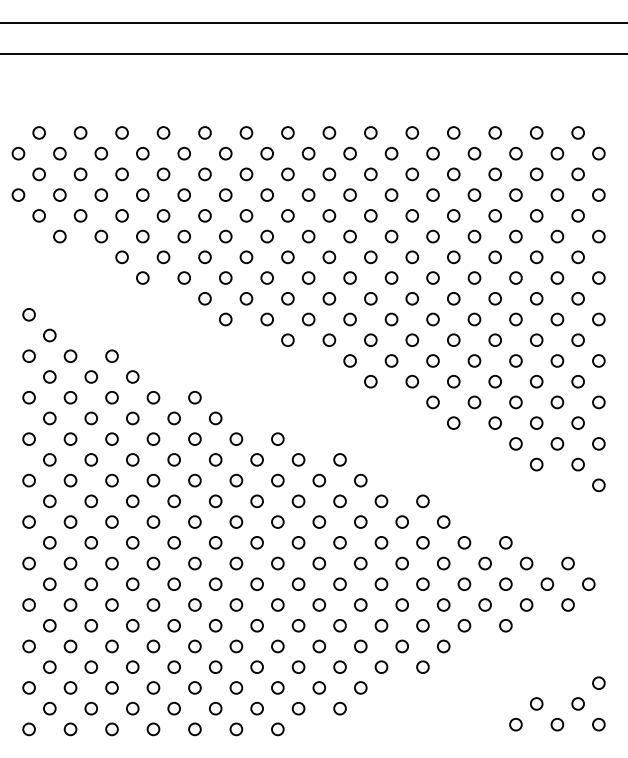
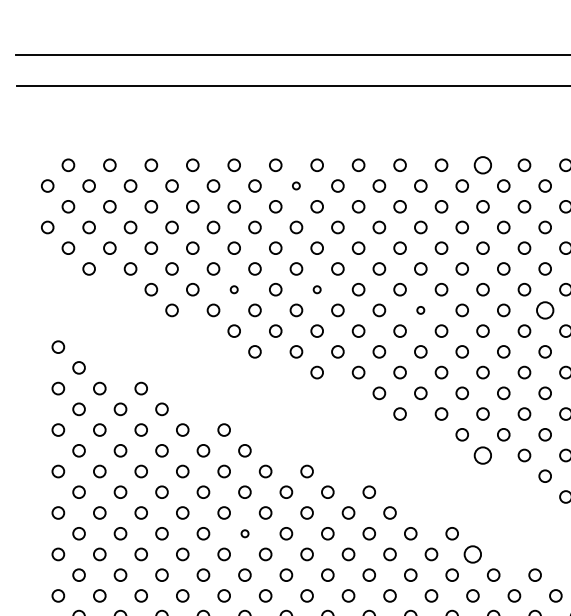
circle: (453, 132) -> (482, 164), size x1.4
circle: (266, 153) -> (295, 185), size x0.6
circle: (204, 257) -> (233, 289), size x0.6
circle: (287, 257) -> (316, 289), size x0.6
circle: (391, 277) -> (420, 309), size x0.6
circle: (515, 277) -> (544, 309), size x1.4
circle: (453, 422) -> (482, 454), size x1.4
circle: (215, 501) -> (244, 533), size x0.6
circle: (443, 521) -> (472, 553), size x1.4

